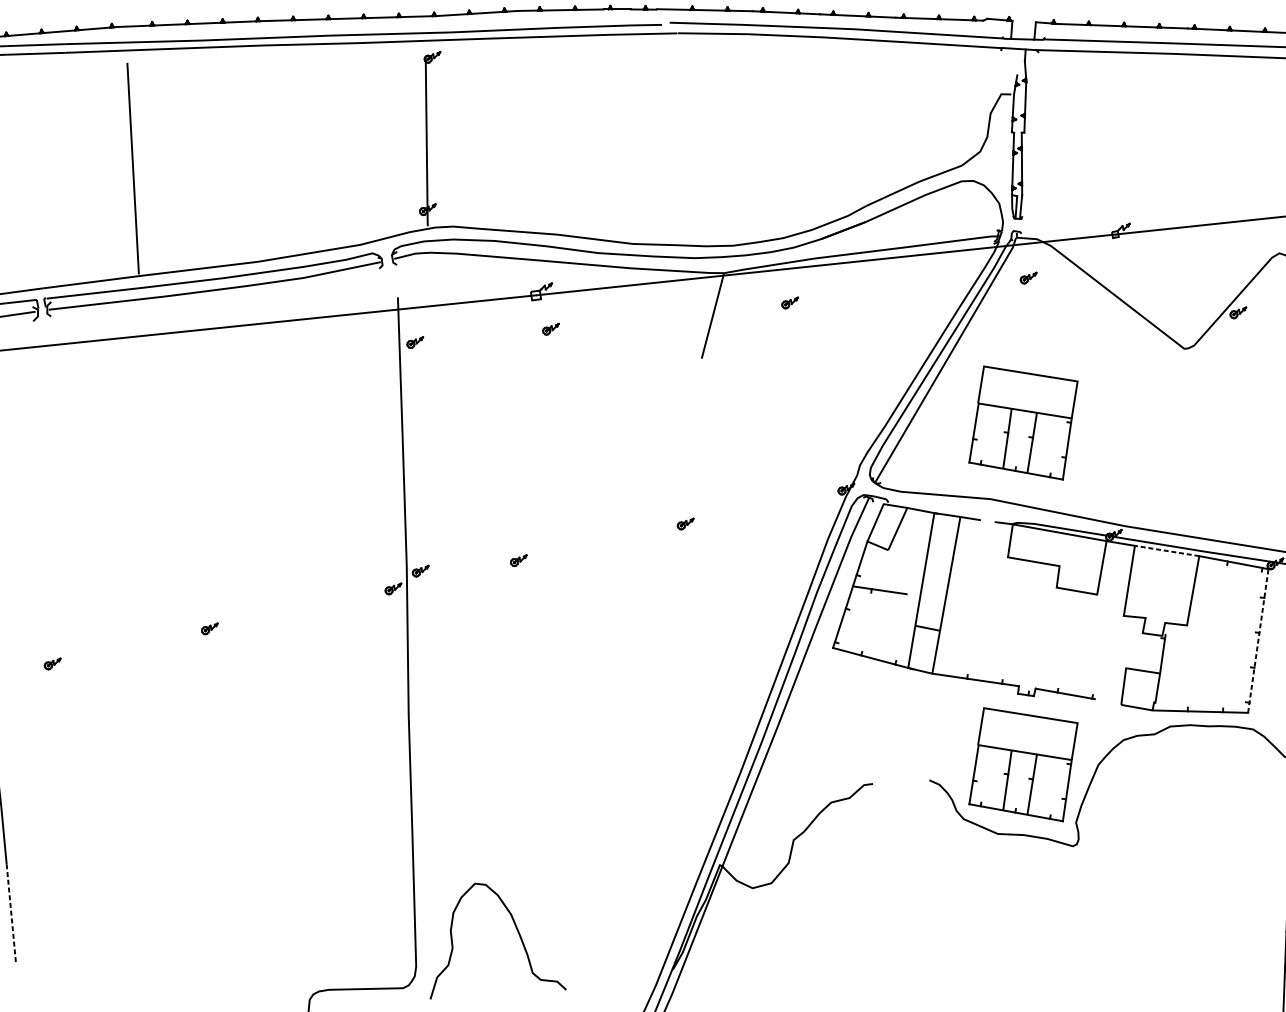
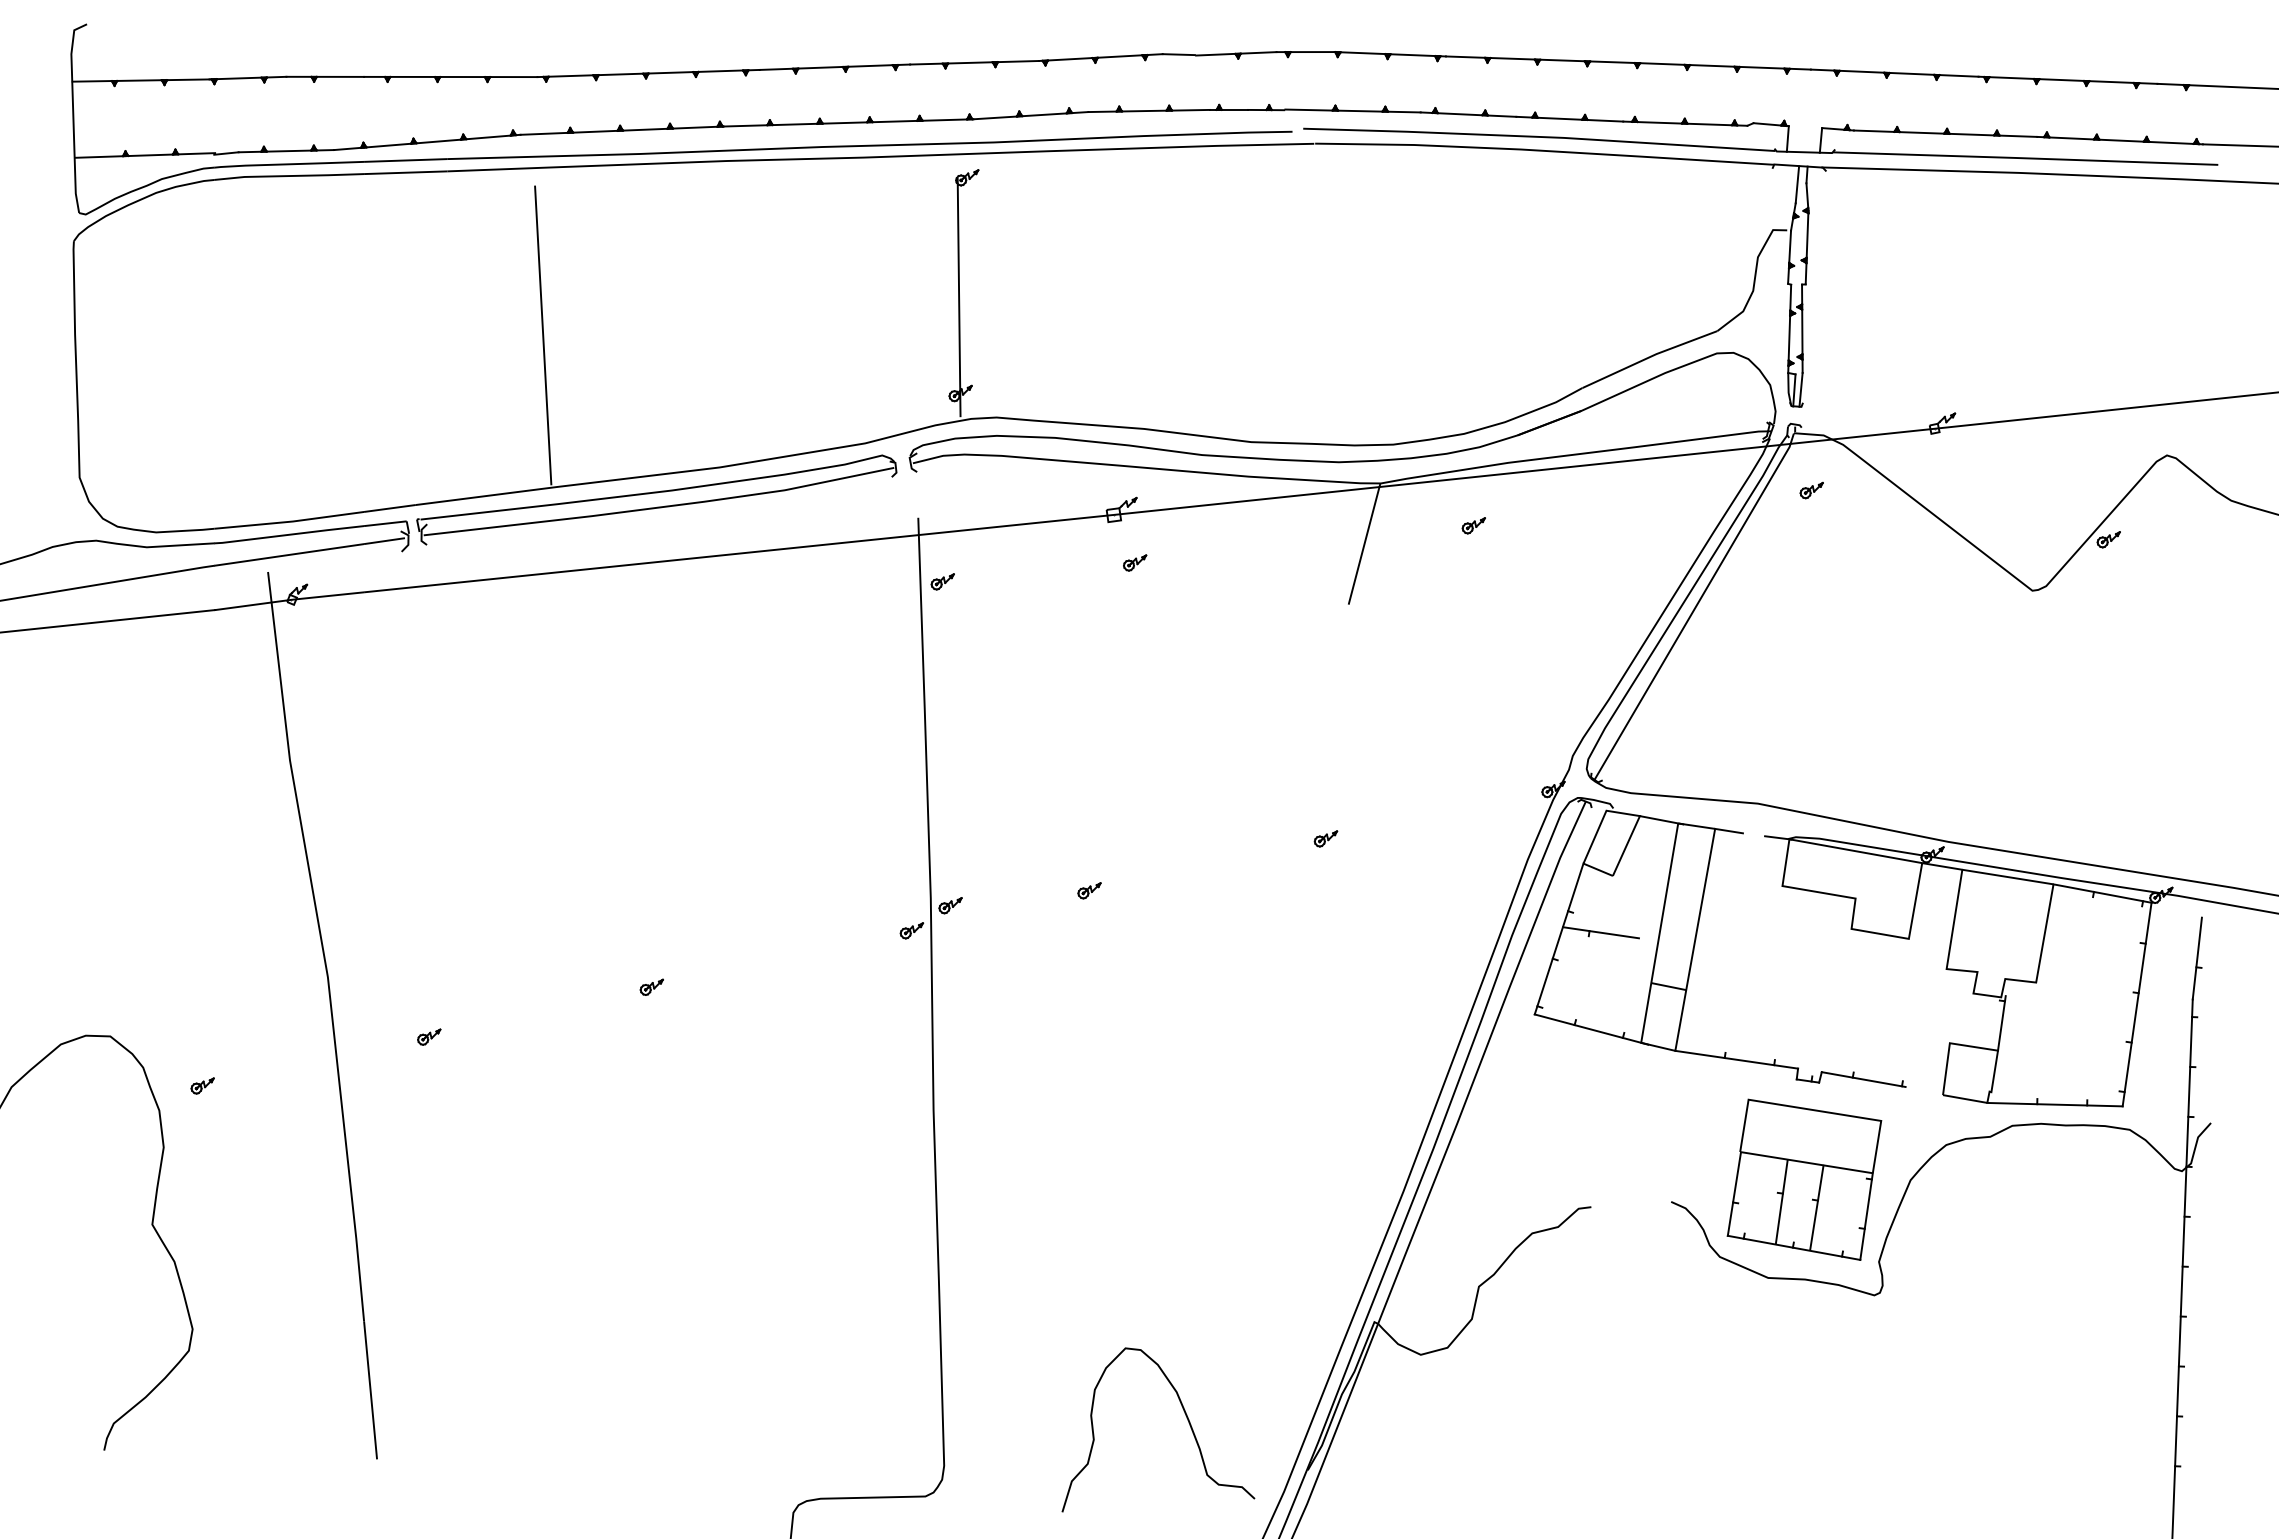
line: (1018, 62) -> (1797, 184), added
part: (1023, 422) -> (1804, 695), removed
line: (1166, 550) -> (2007, 876), dashed -> solid
line: (1258, 640) -> (2137, 1004), dashed -> solid
line: (11, 912) -> (370, 1389), dashed -> solid
curve: (518, 933) -> (1186, 1418), moved

